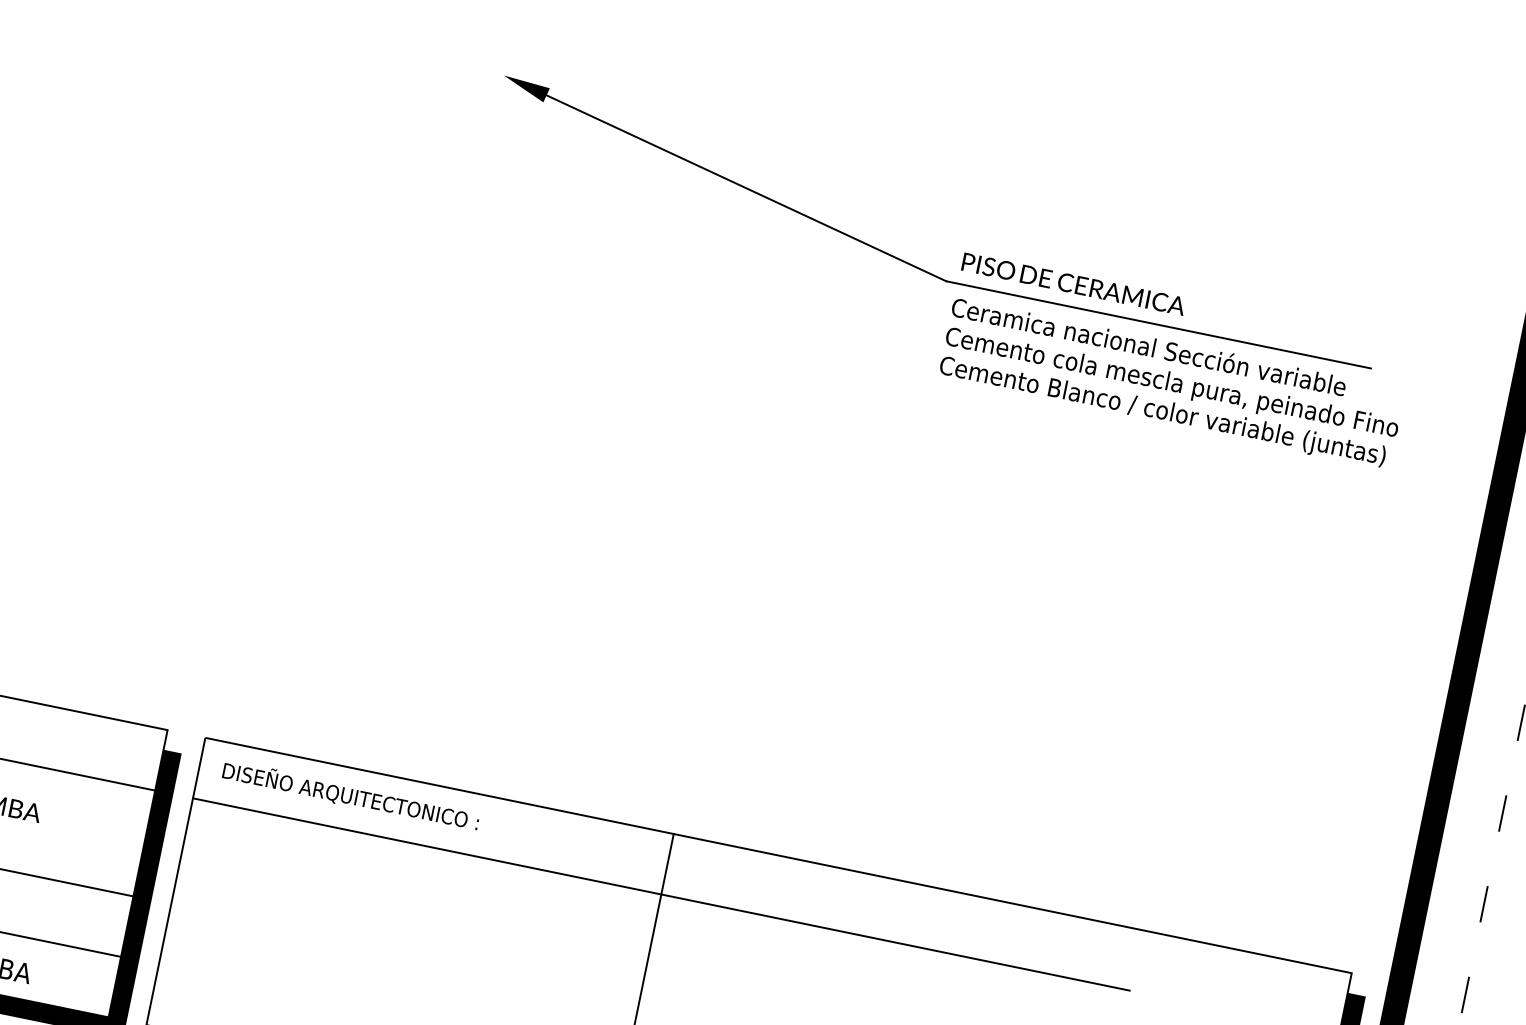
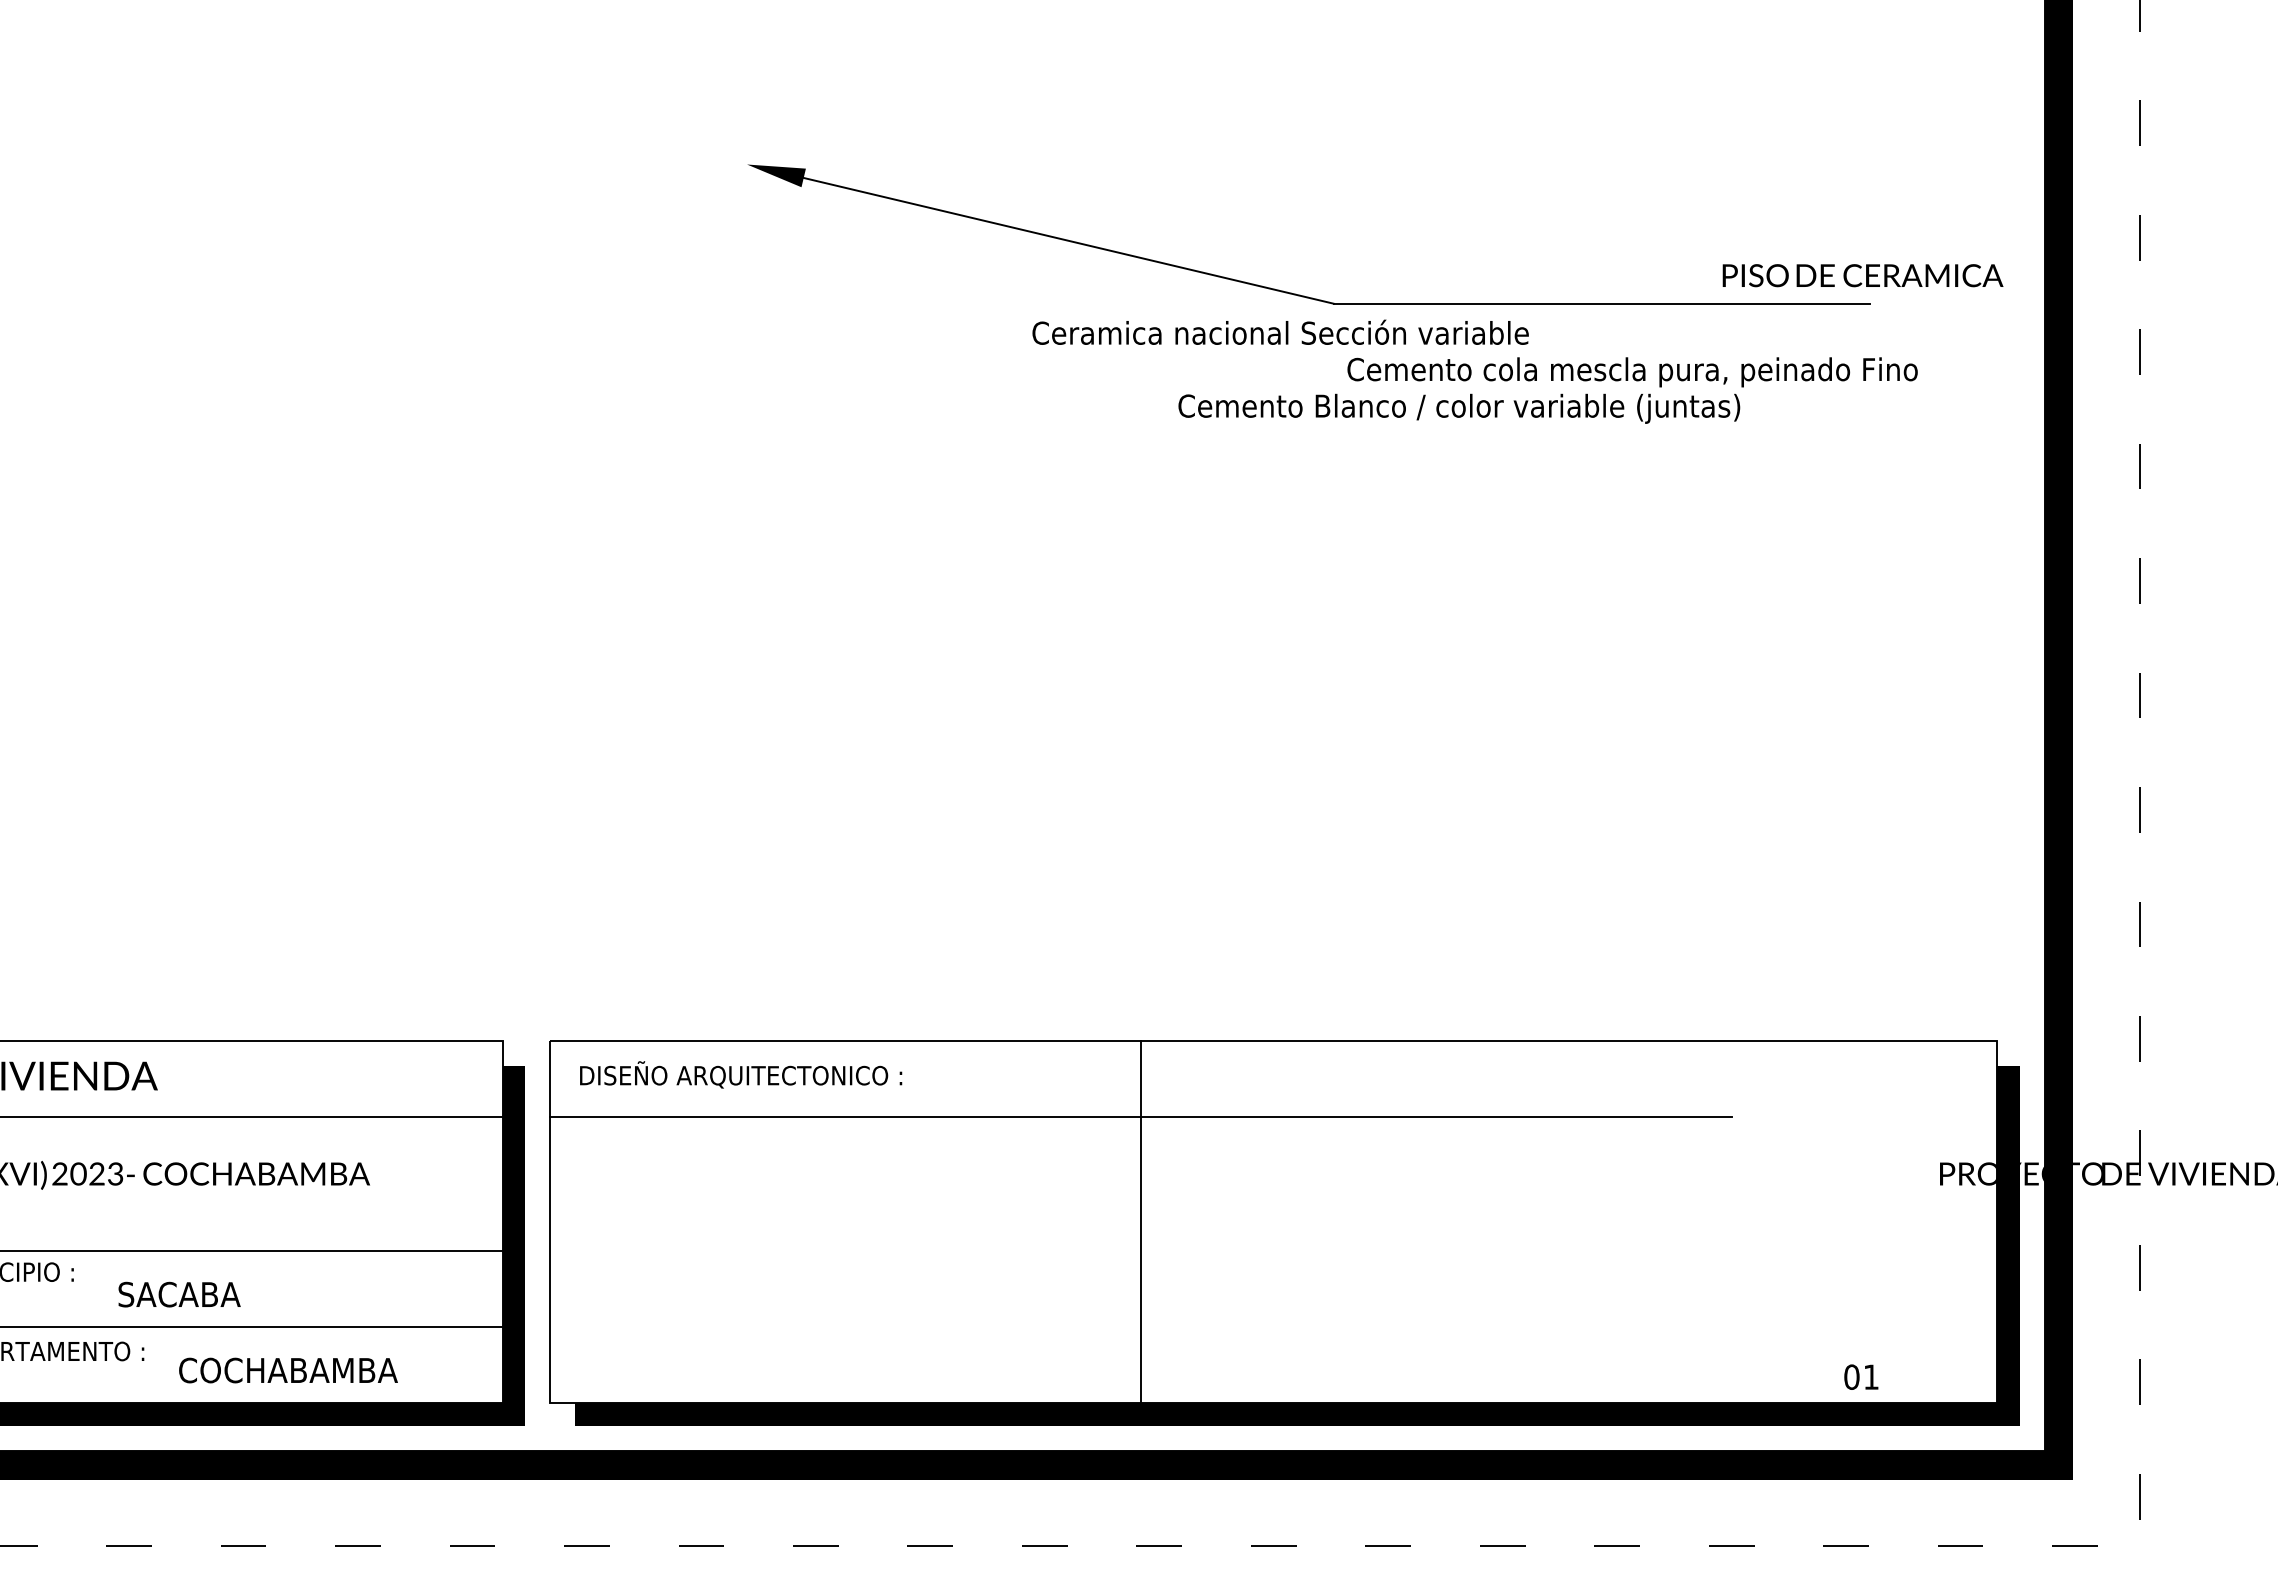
text: (1073, 284) -> (1862, 275), moved
text: (1149, 345) -> (1280, 331), moved
text: (1162, 412) -> (1459, 408), moved

